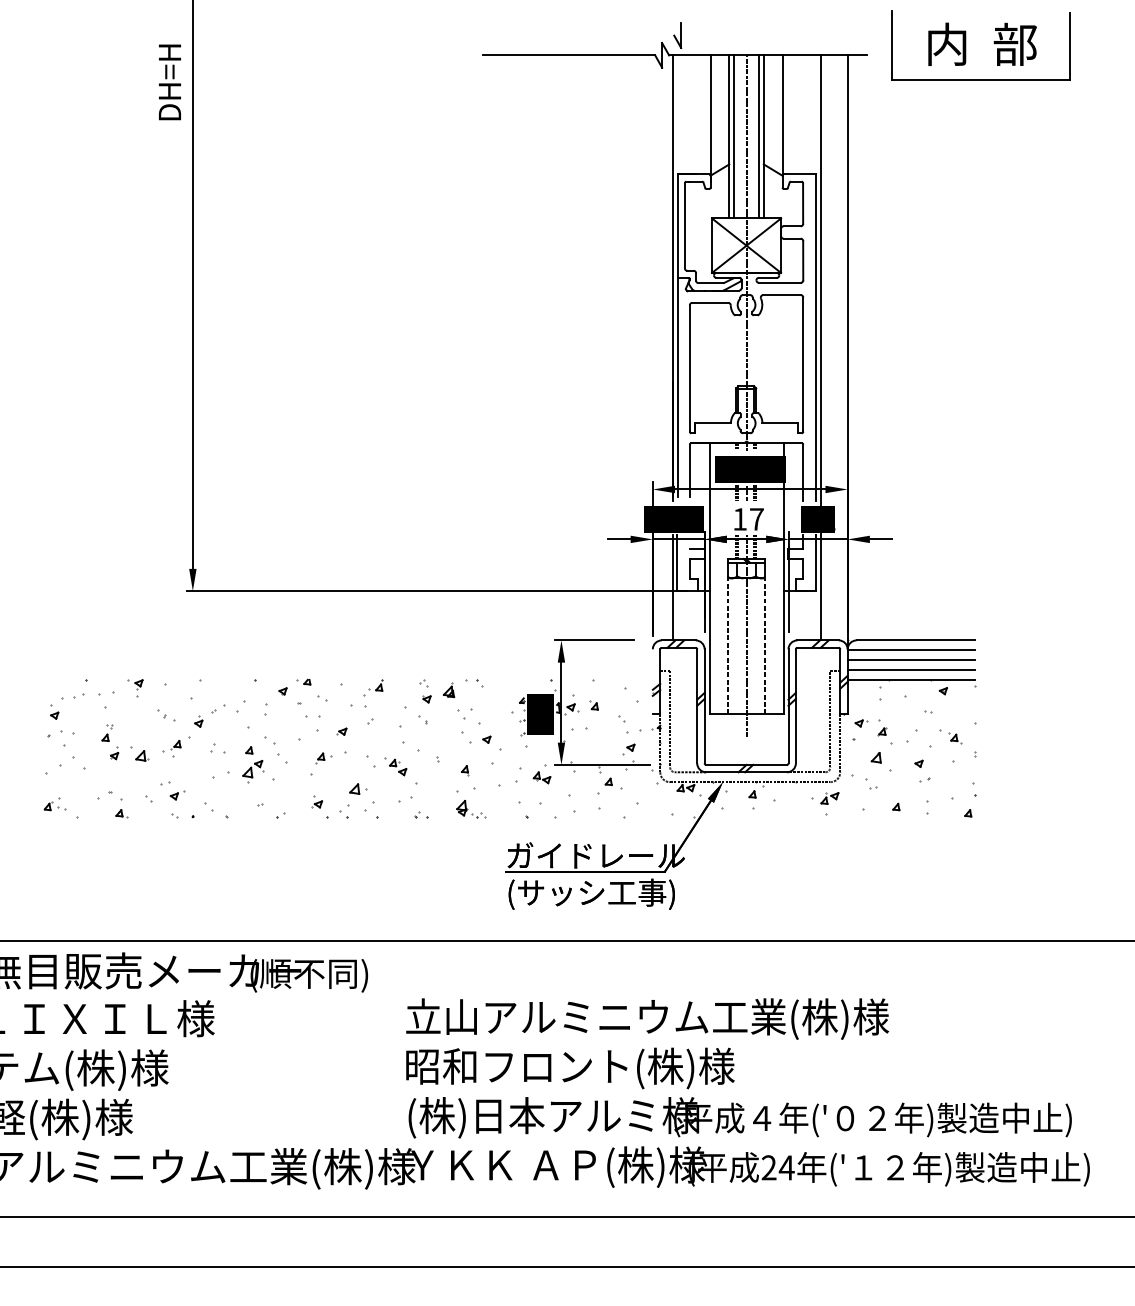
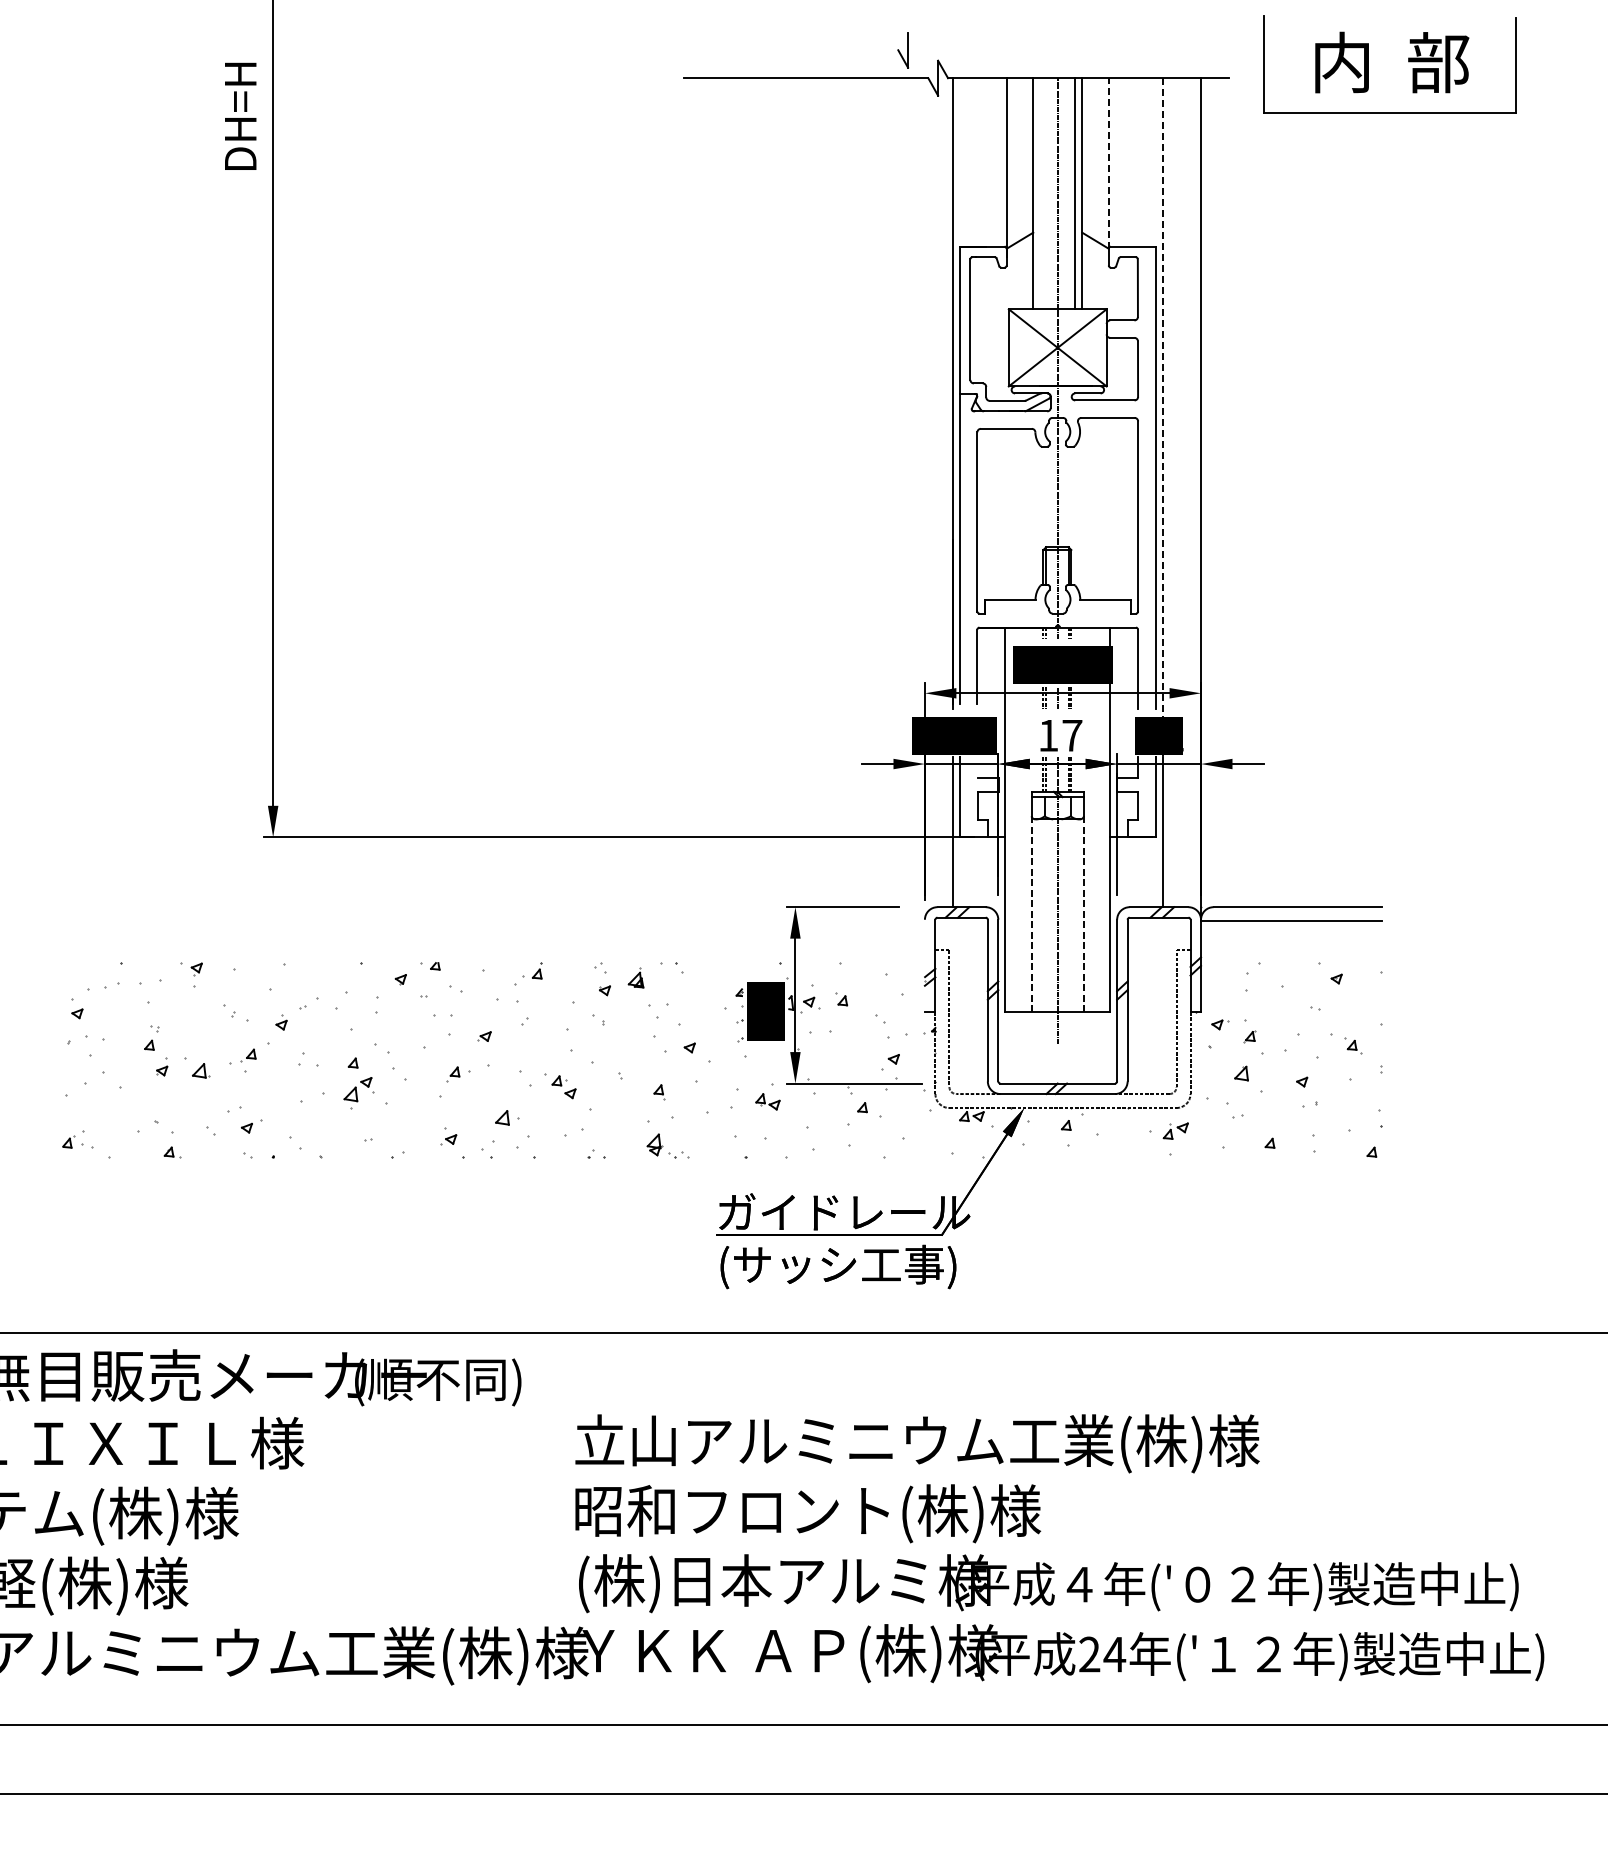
part: (677, 35) -> (902, 50), moved
line: (782, 114) -> (1108, 162), solid -> dashed
line: (734, 136) -> (1040, 193), removed
line: (820, 294) -> (1162, 417), solid -> dashed
line: (911, 660) -> (1291, 935), removed
line: (911, 670) -> (1291, 949), removed
line: (911, 680) -> (1291, 963), removed

